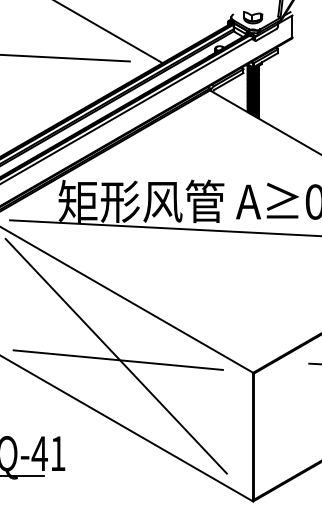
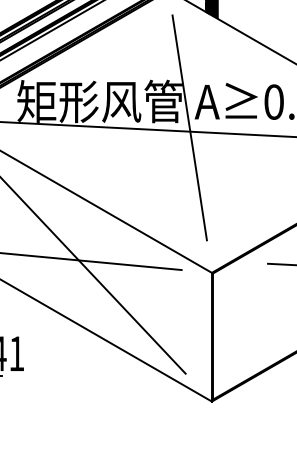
line: (230, 227) -> (189, 127), added

